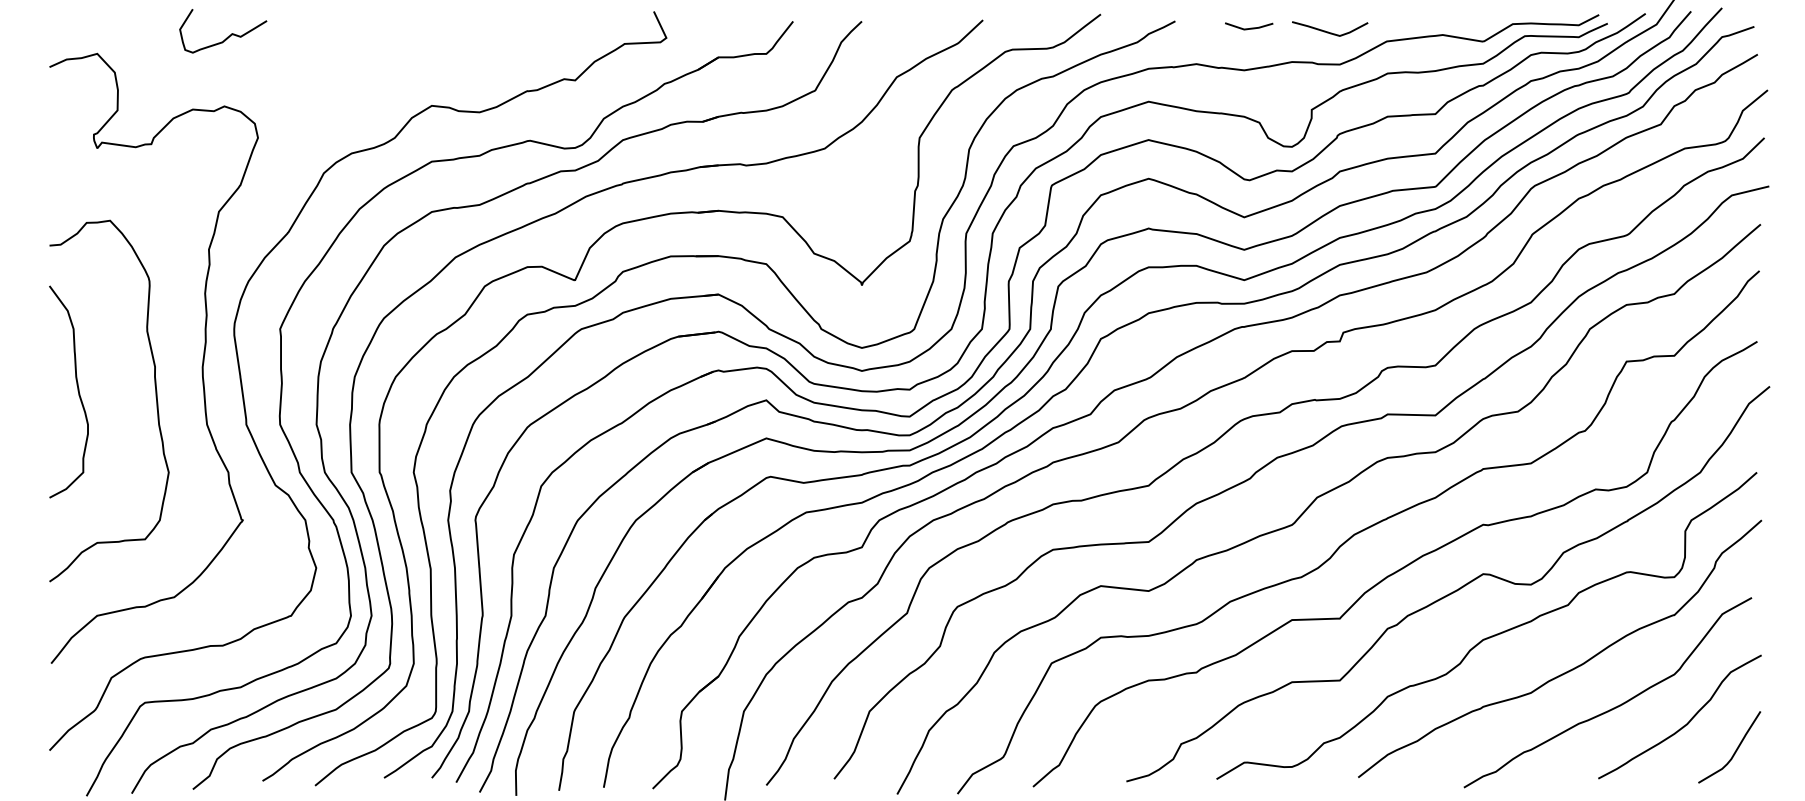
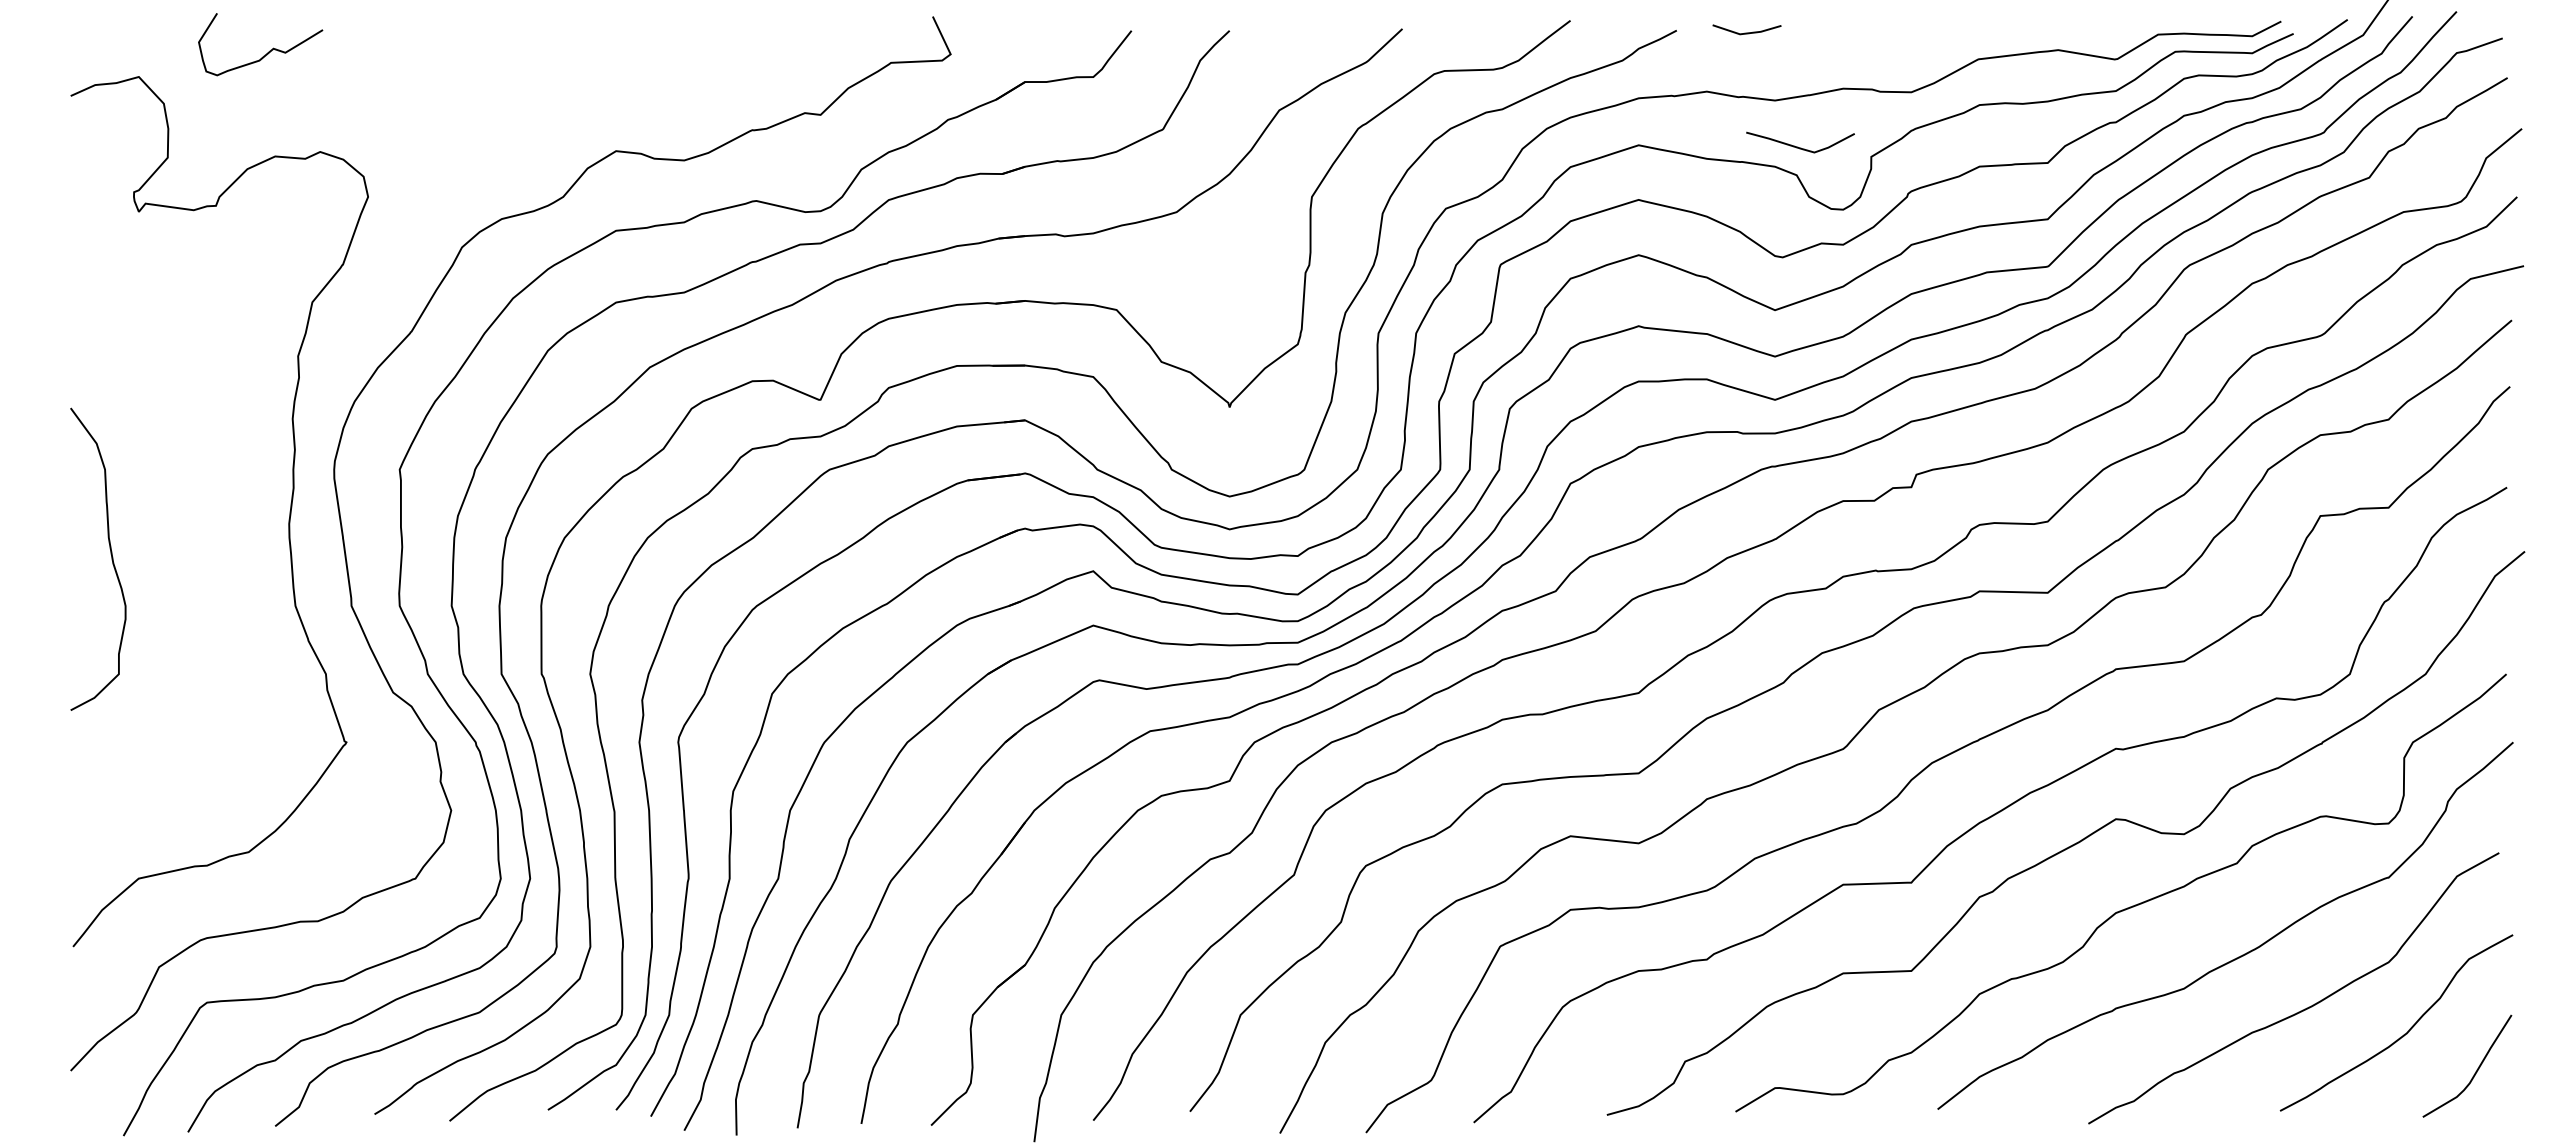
line: (1248, 28) -> (1746, 32), moved
curve: (1328, 31) -> (1797, 146), moved
curve: (228, 35) -> (268, 51), moved
curve: (155, 397) -> (222, 567), removed

